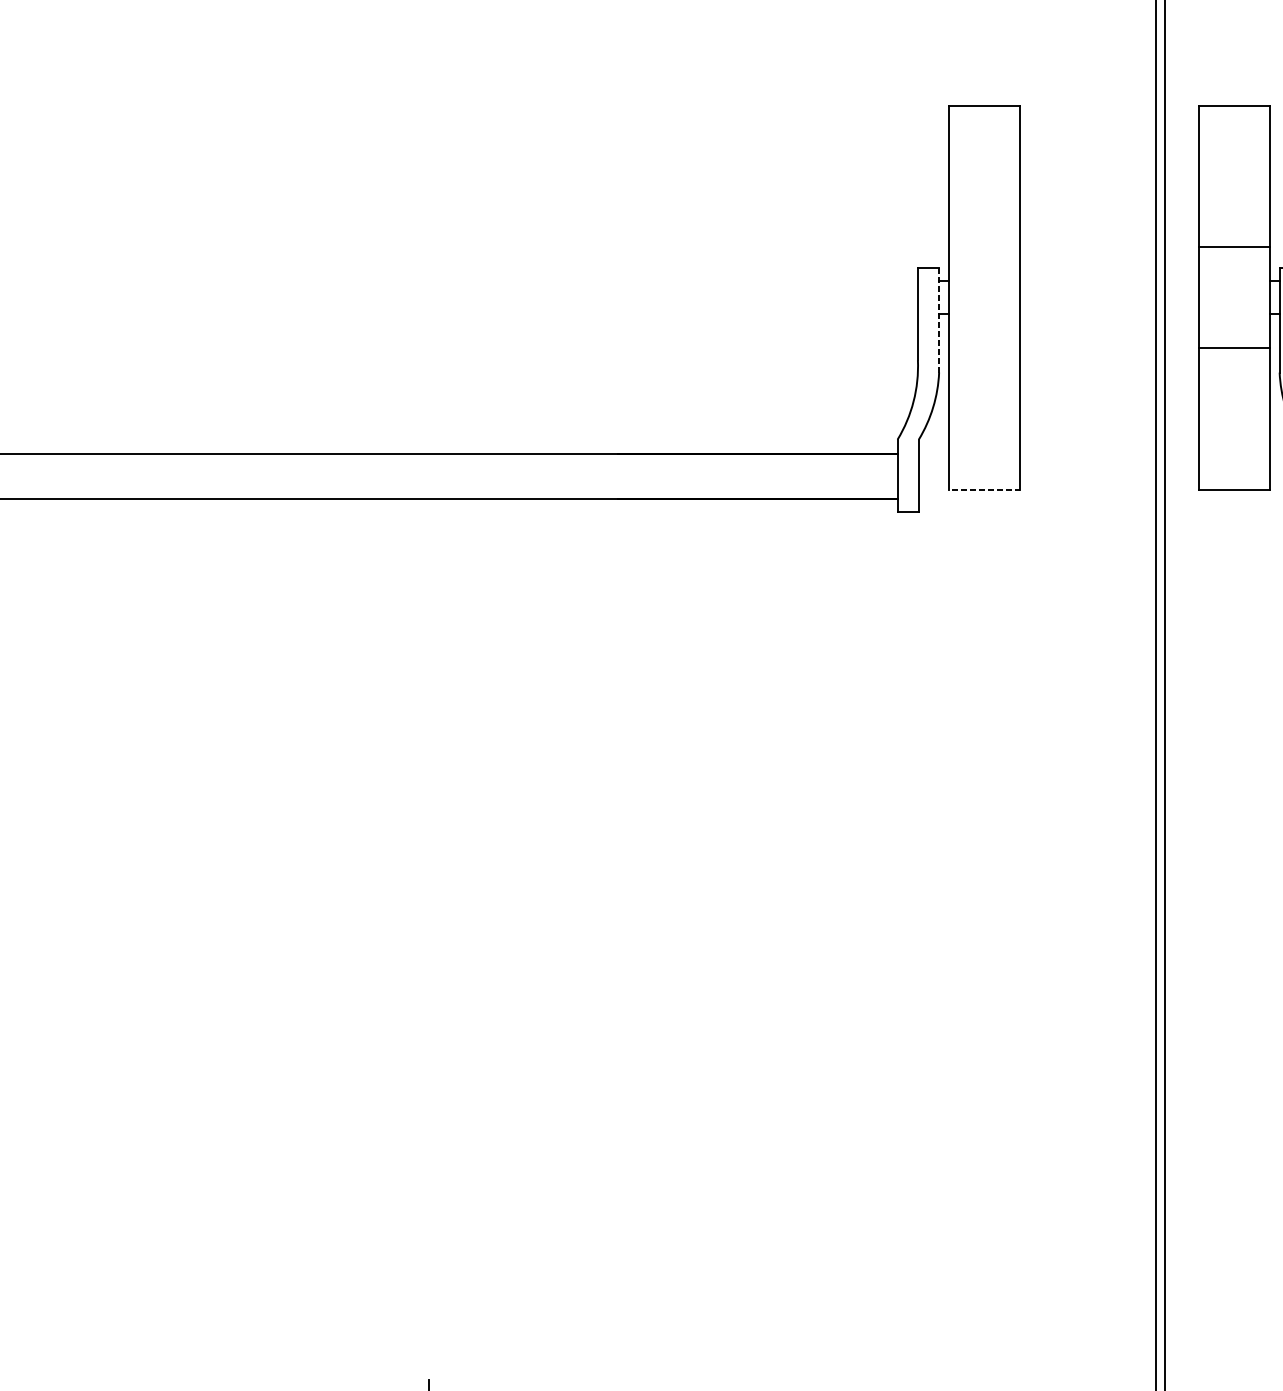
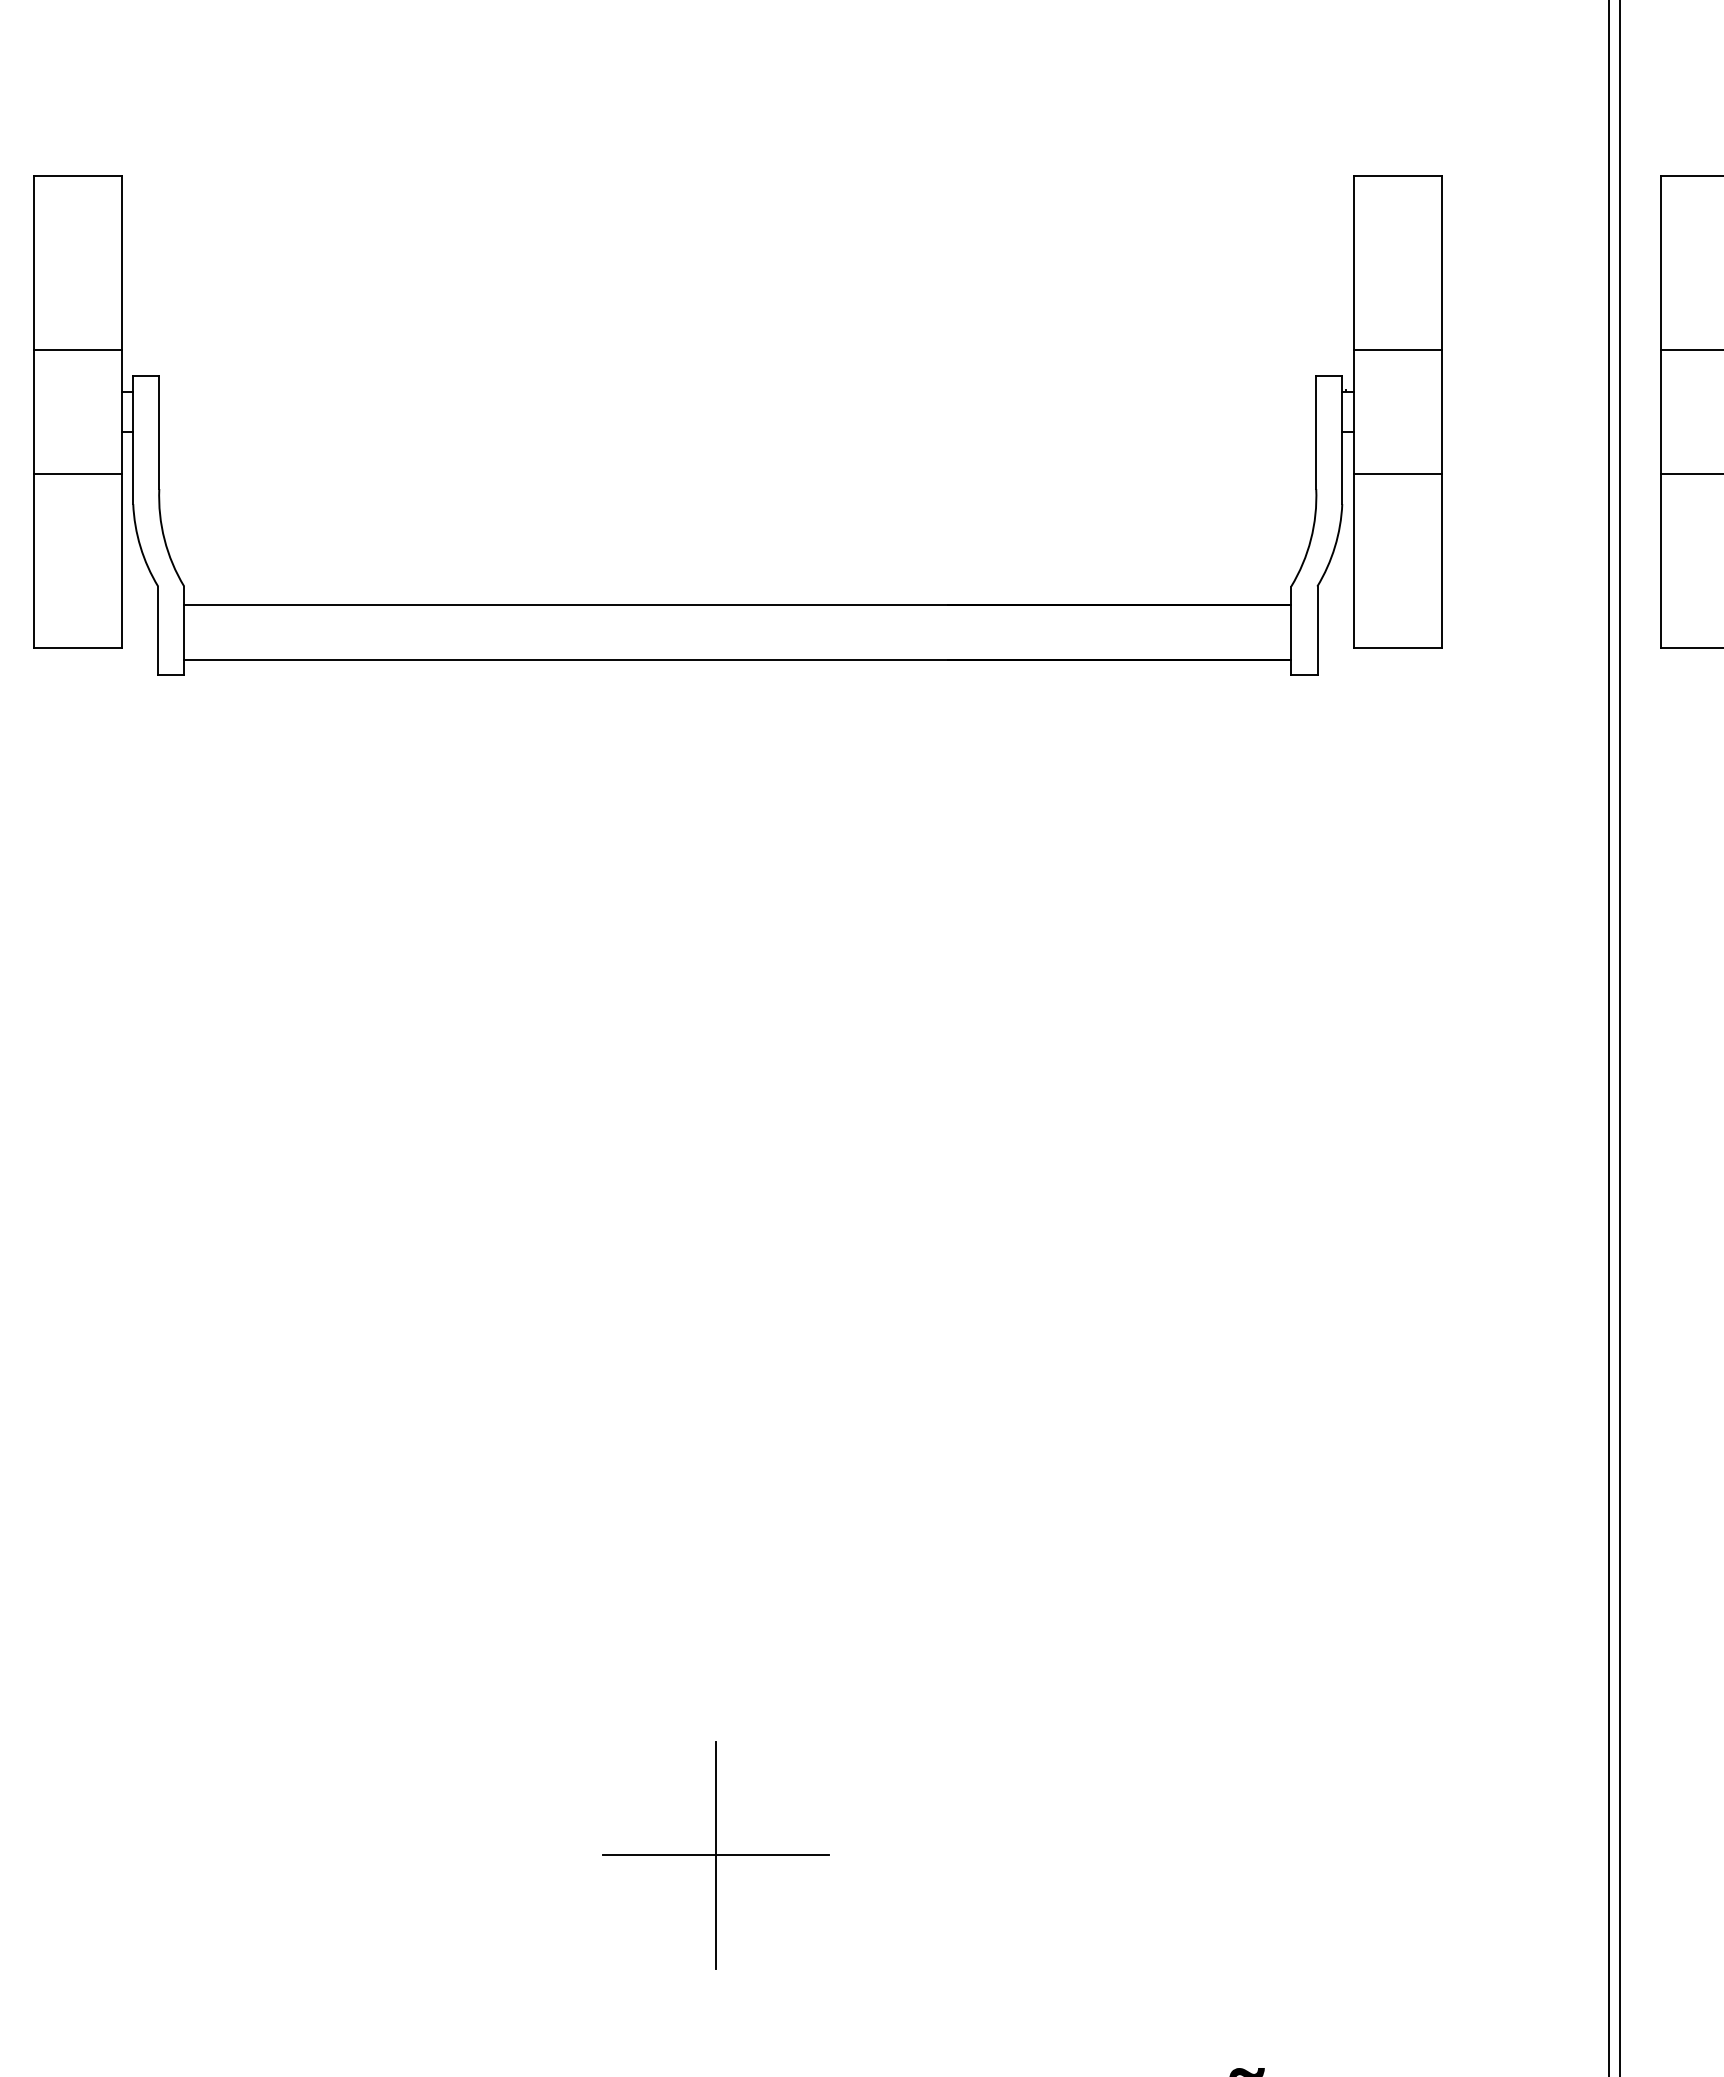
line: (984, 246) -> (1397, 349), added
line: (939, 319) -> (1342, 439), dashed -> solid
line: (984, 348) -> (1397, 474), added
line: (984, 489) -> (1397, 647), dashed -> solid

